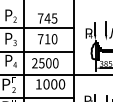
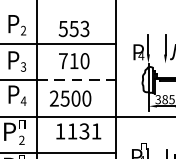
text: (47, 18) -> (73, 28), 745 -> 553
line: (49, 51) -> (77, 80), solid -> dashed
text: (54, 84) -> (84, 131), 1000 -> 1131

